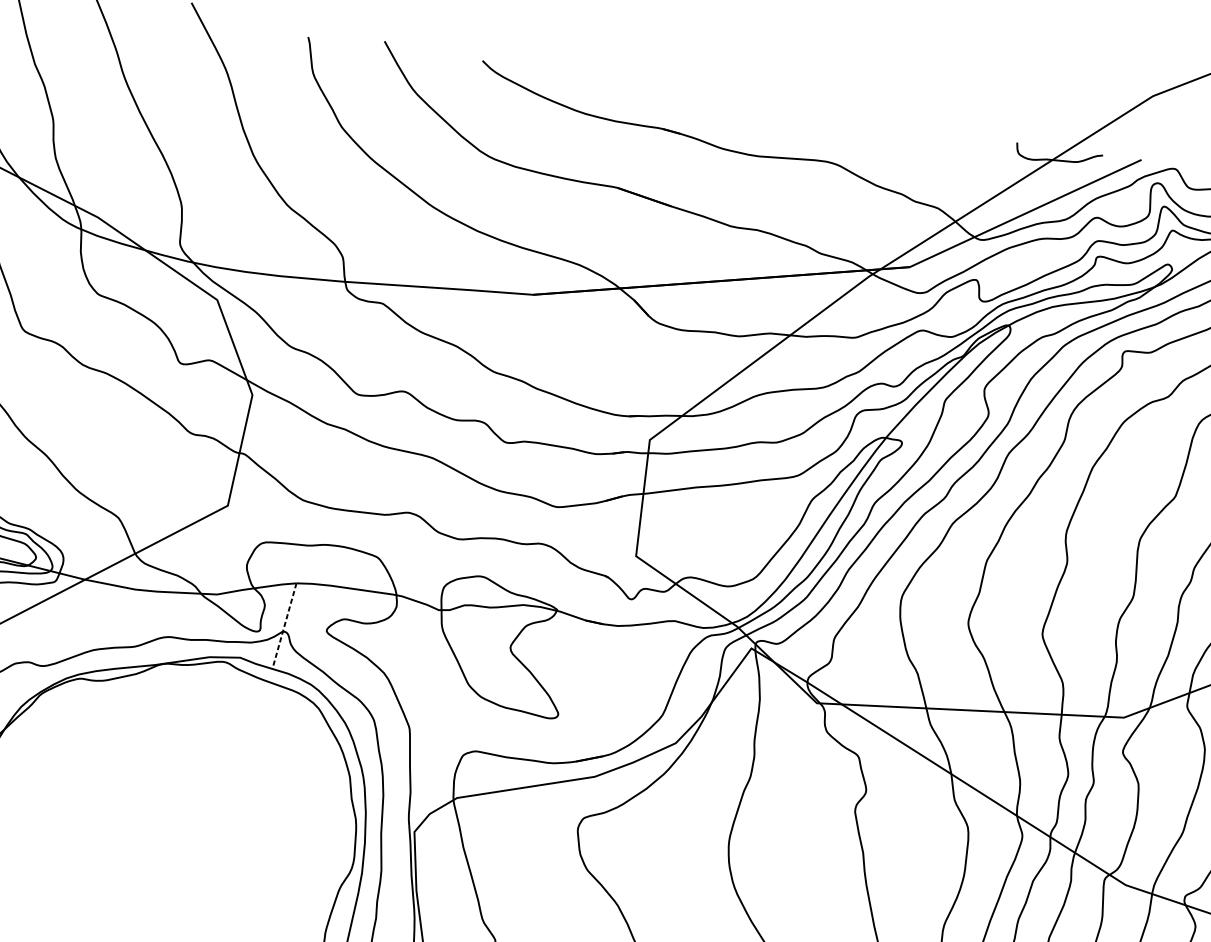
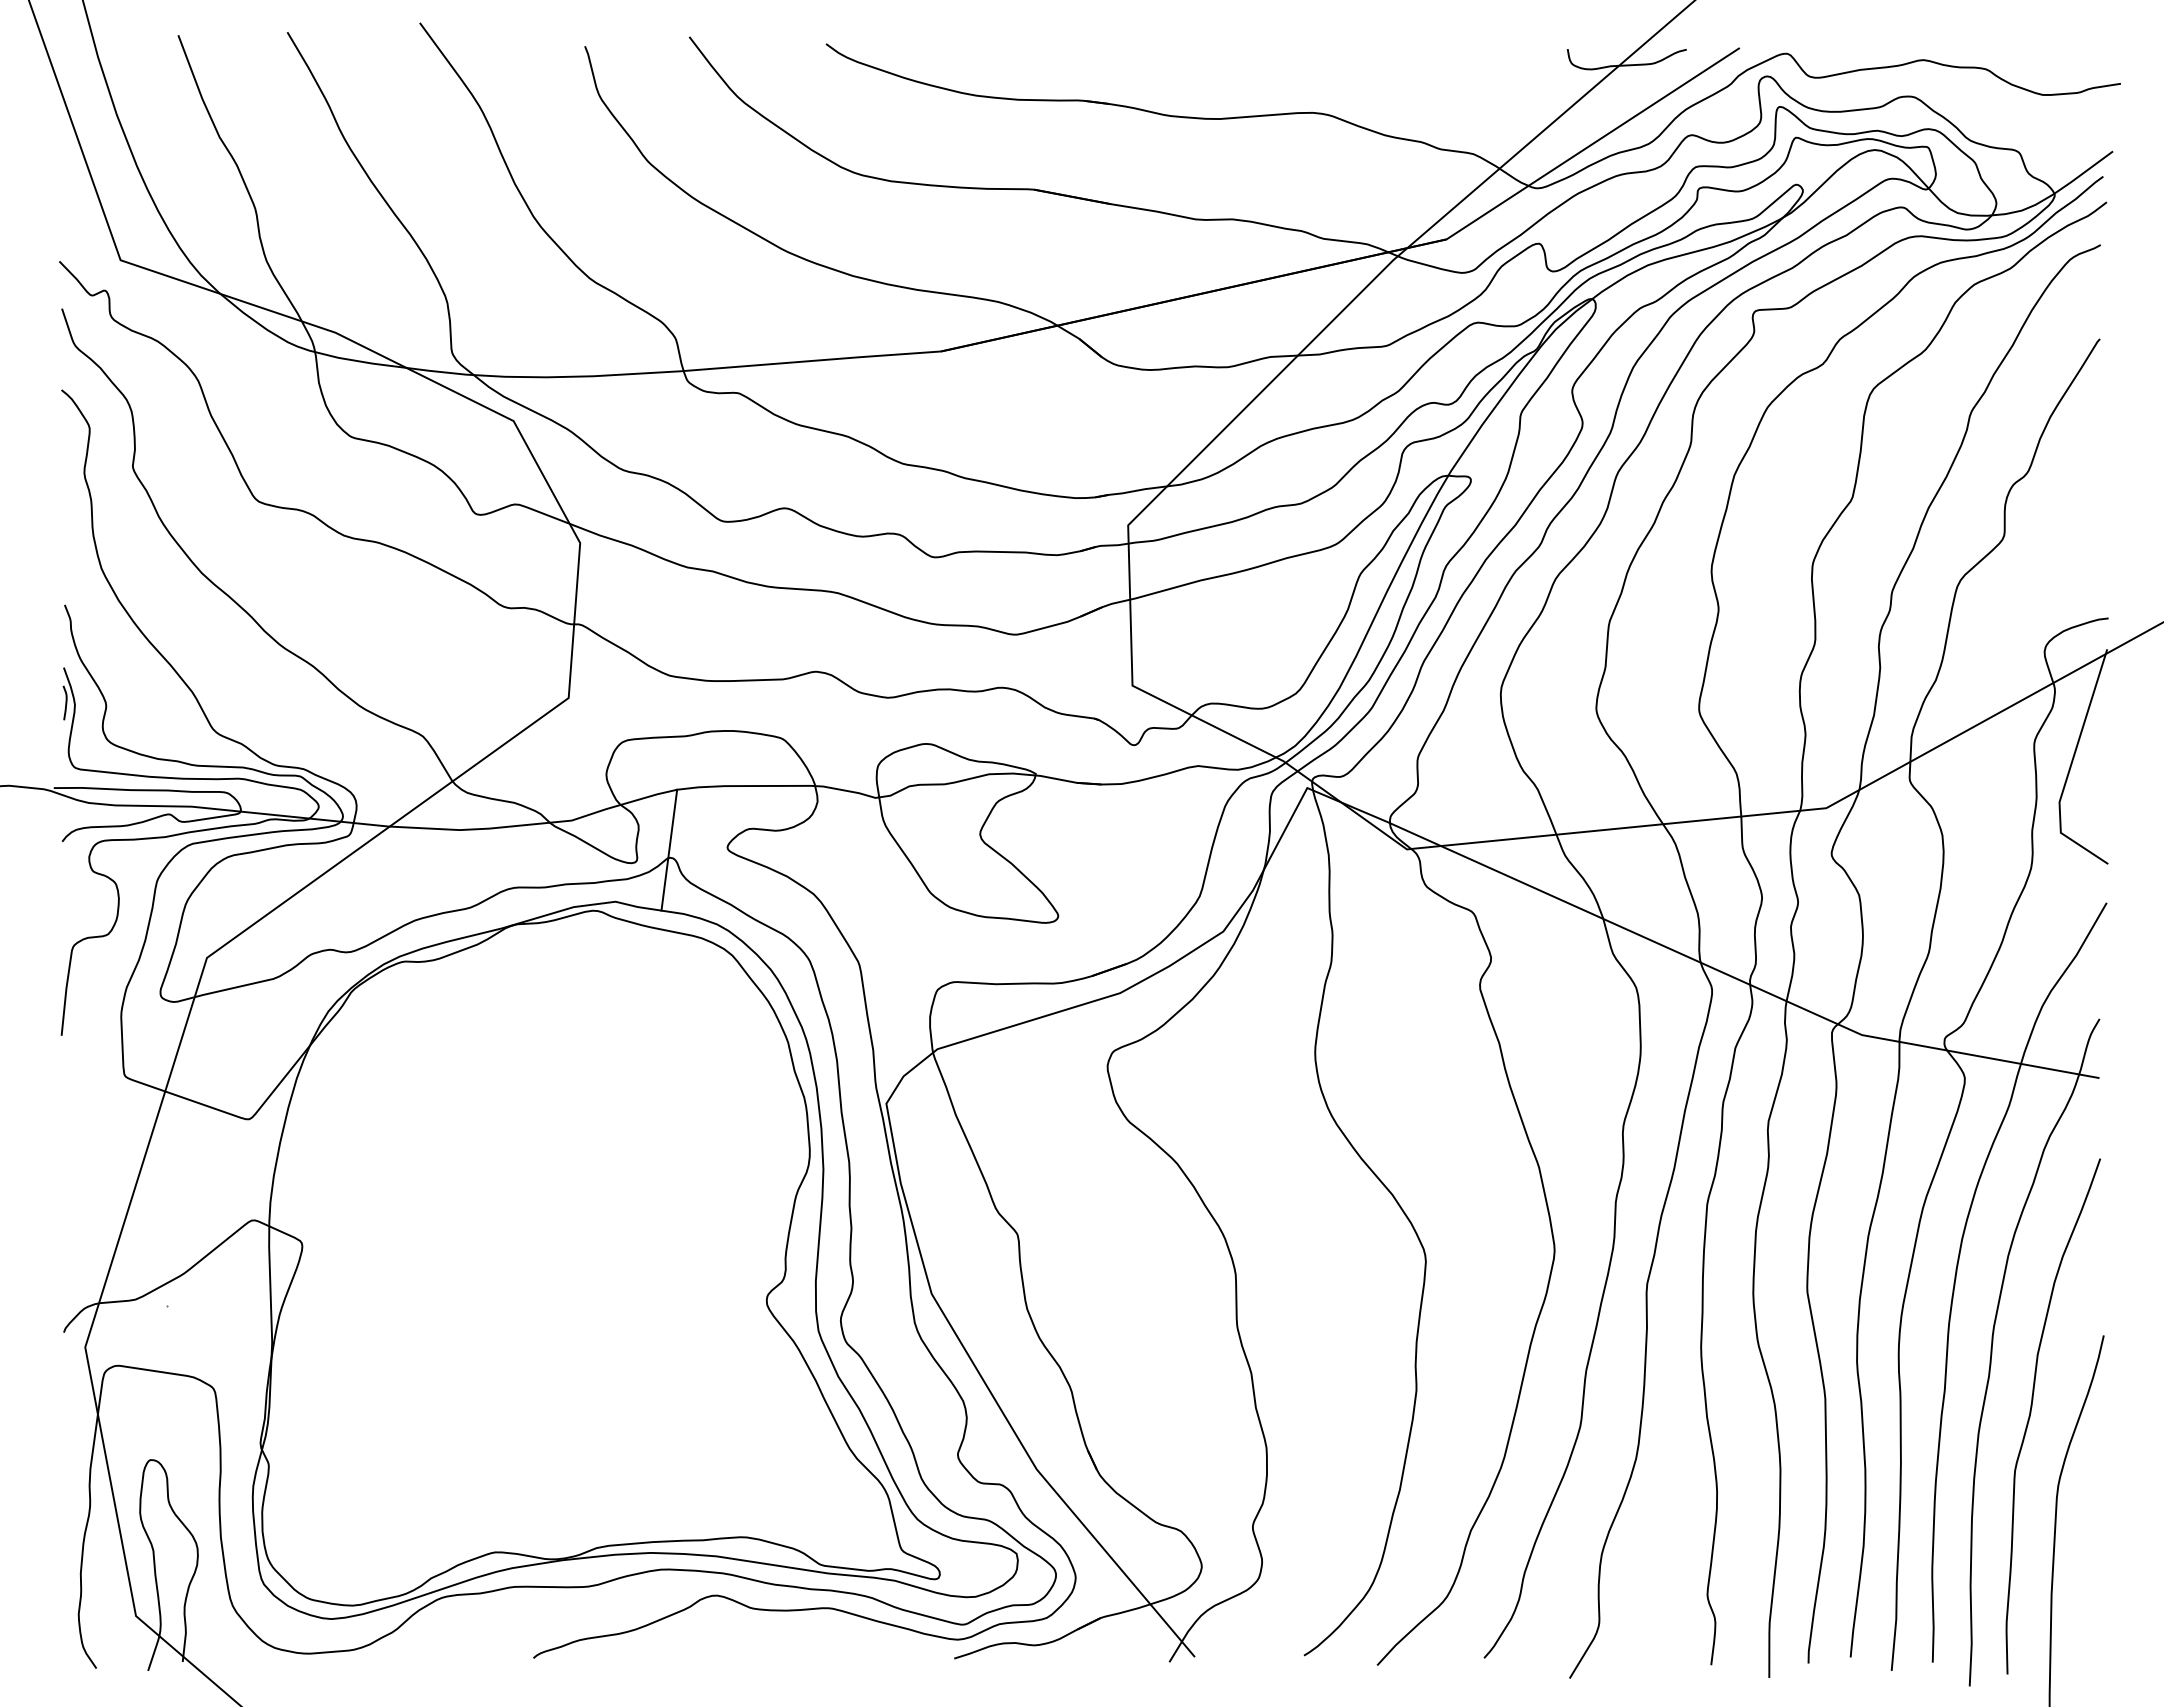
line: (284, 626) -> (669, 850), dashed -> solid

